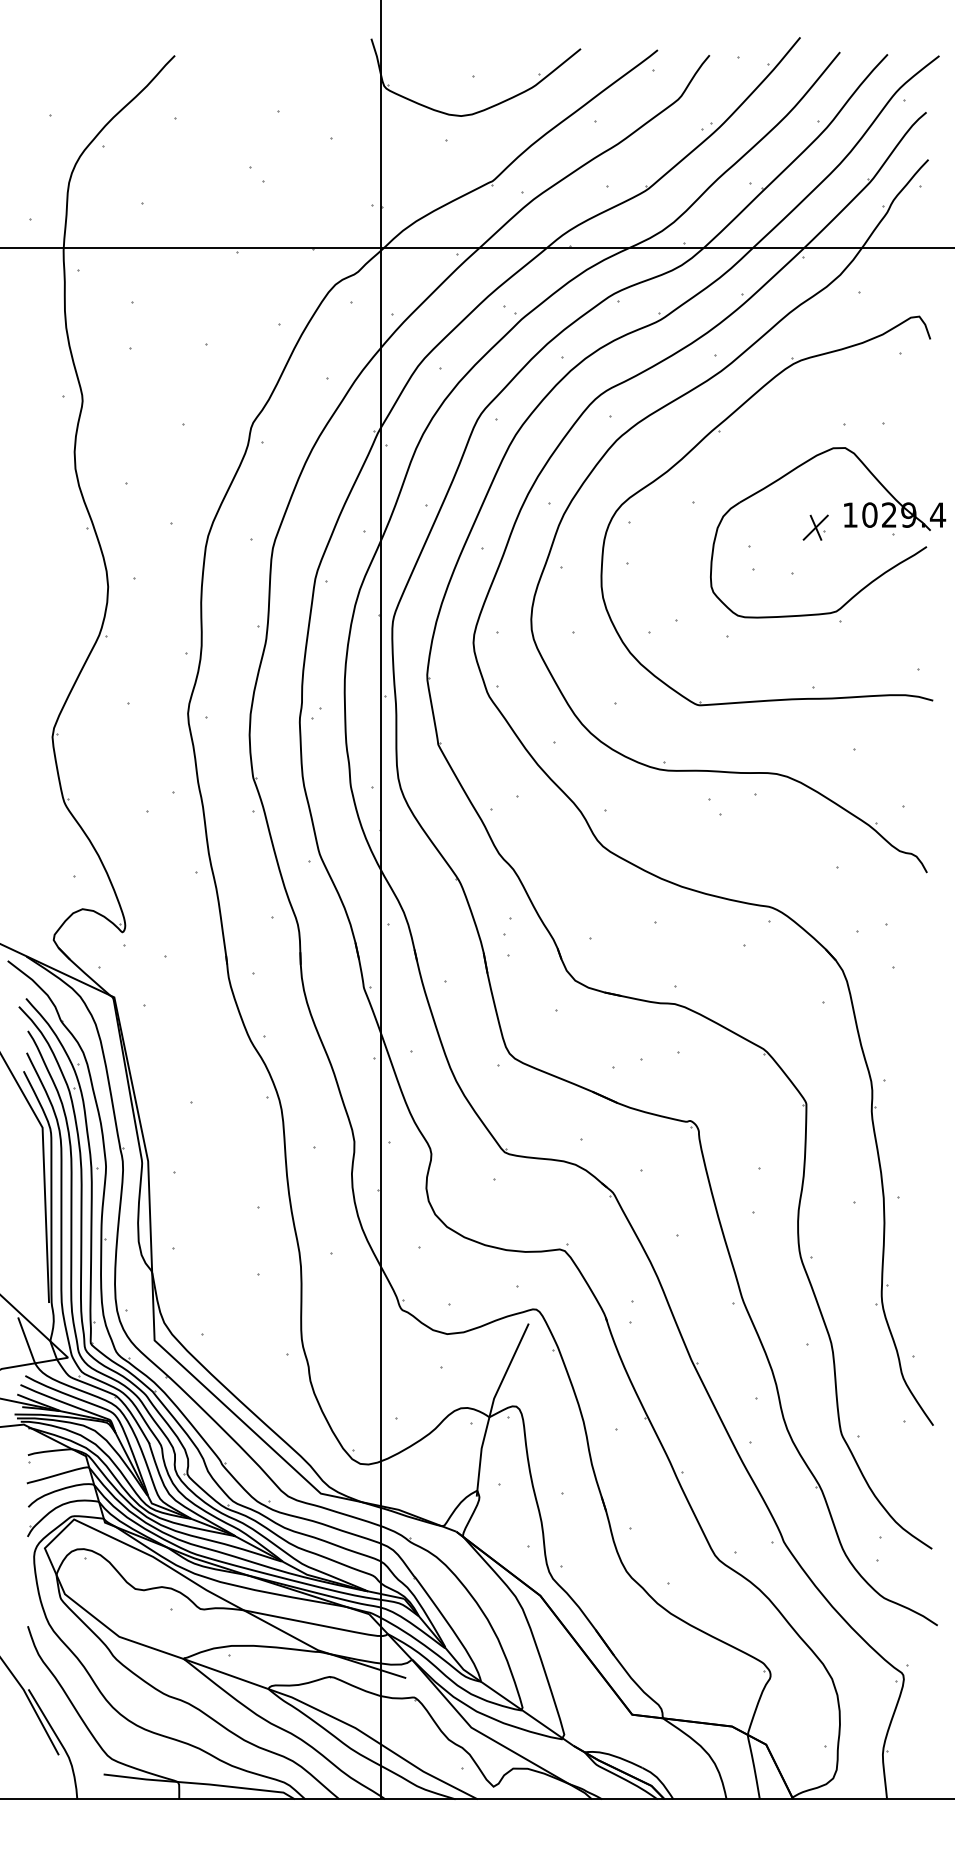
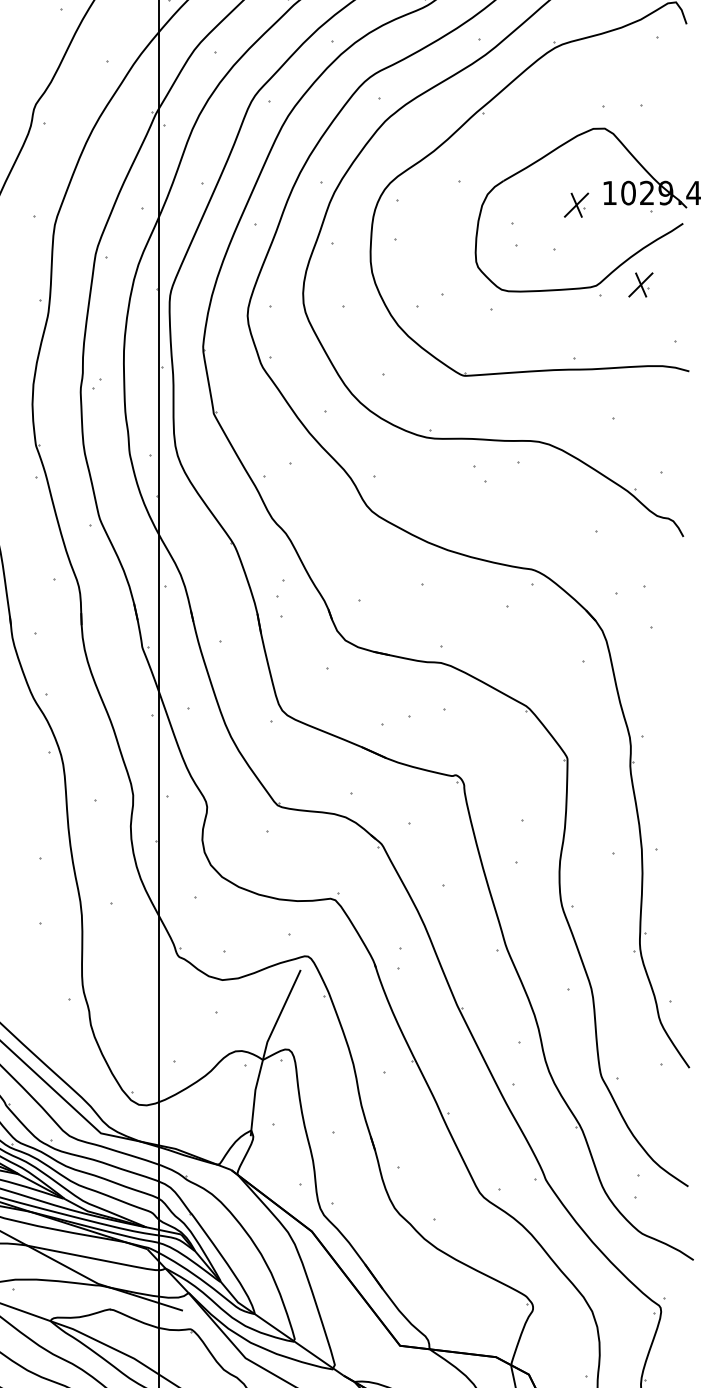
part: (882, 610) -> (640, 284), added

